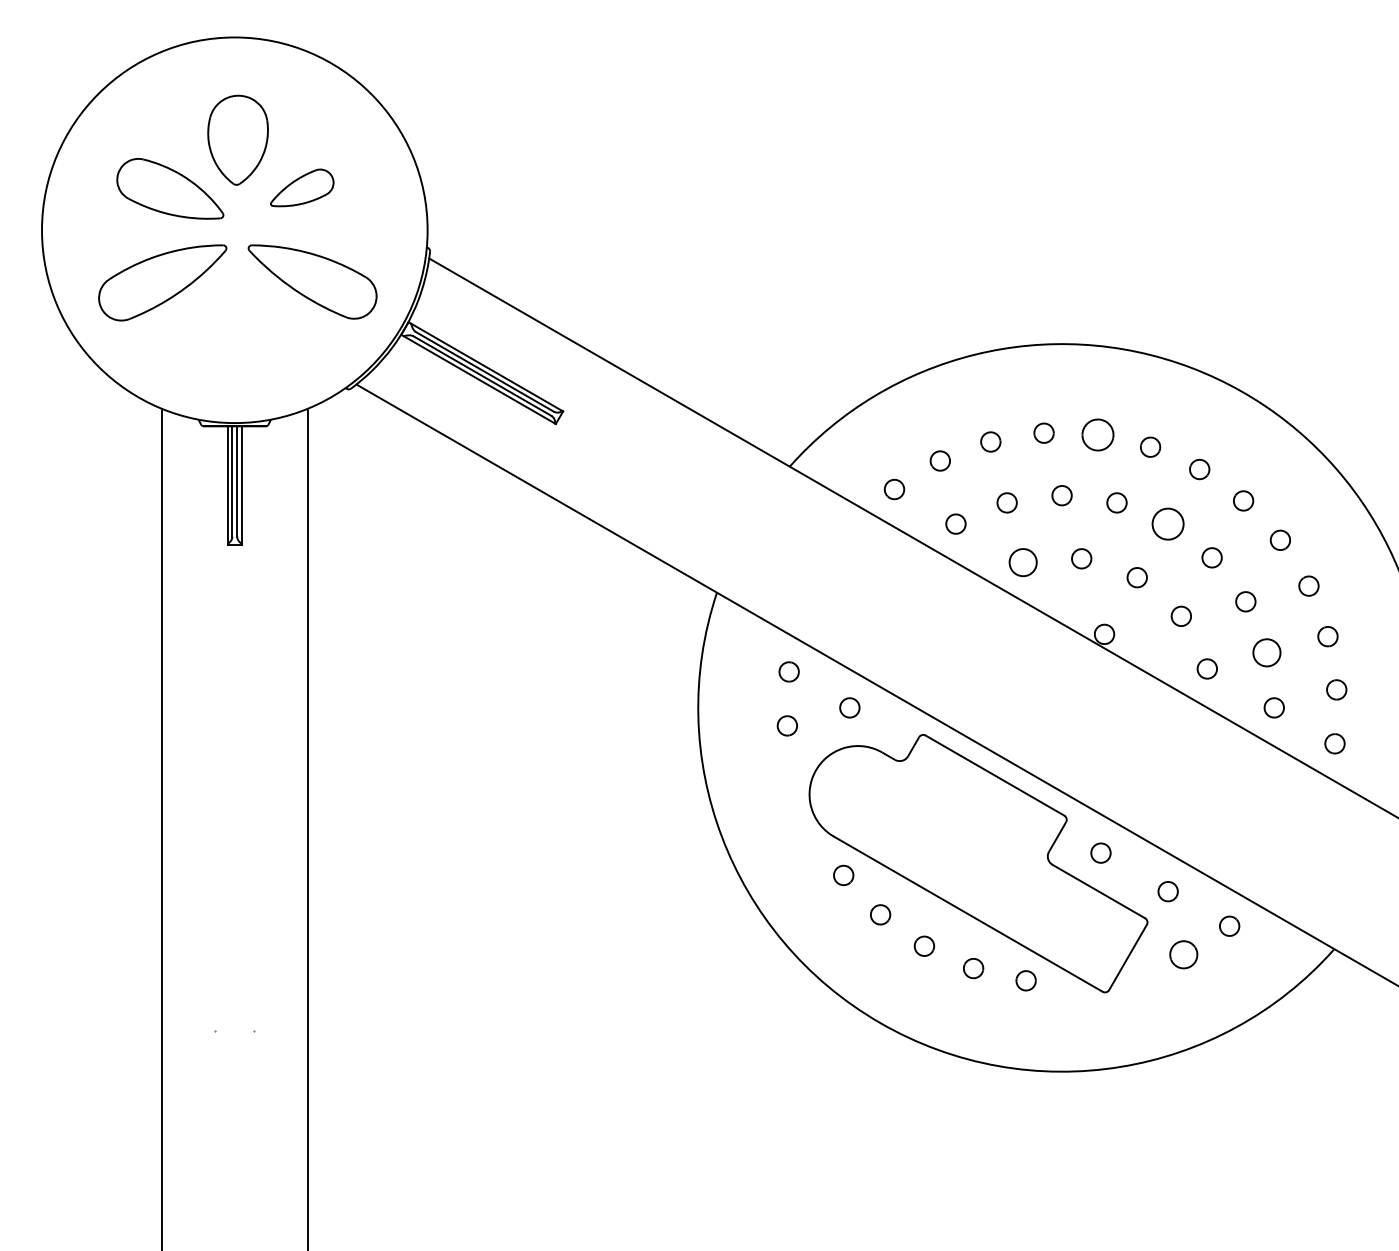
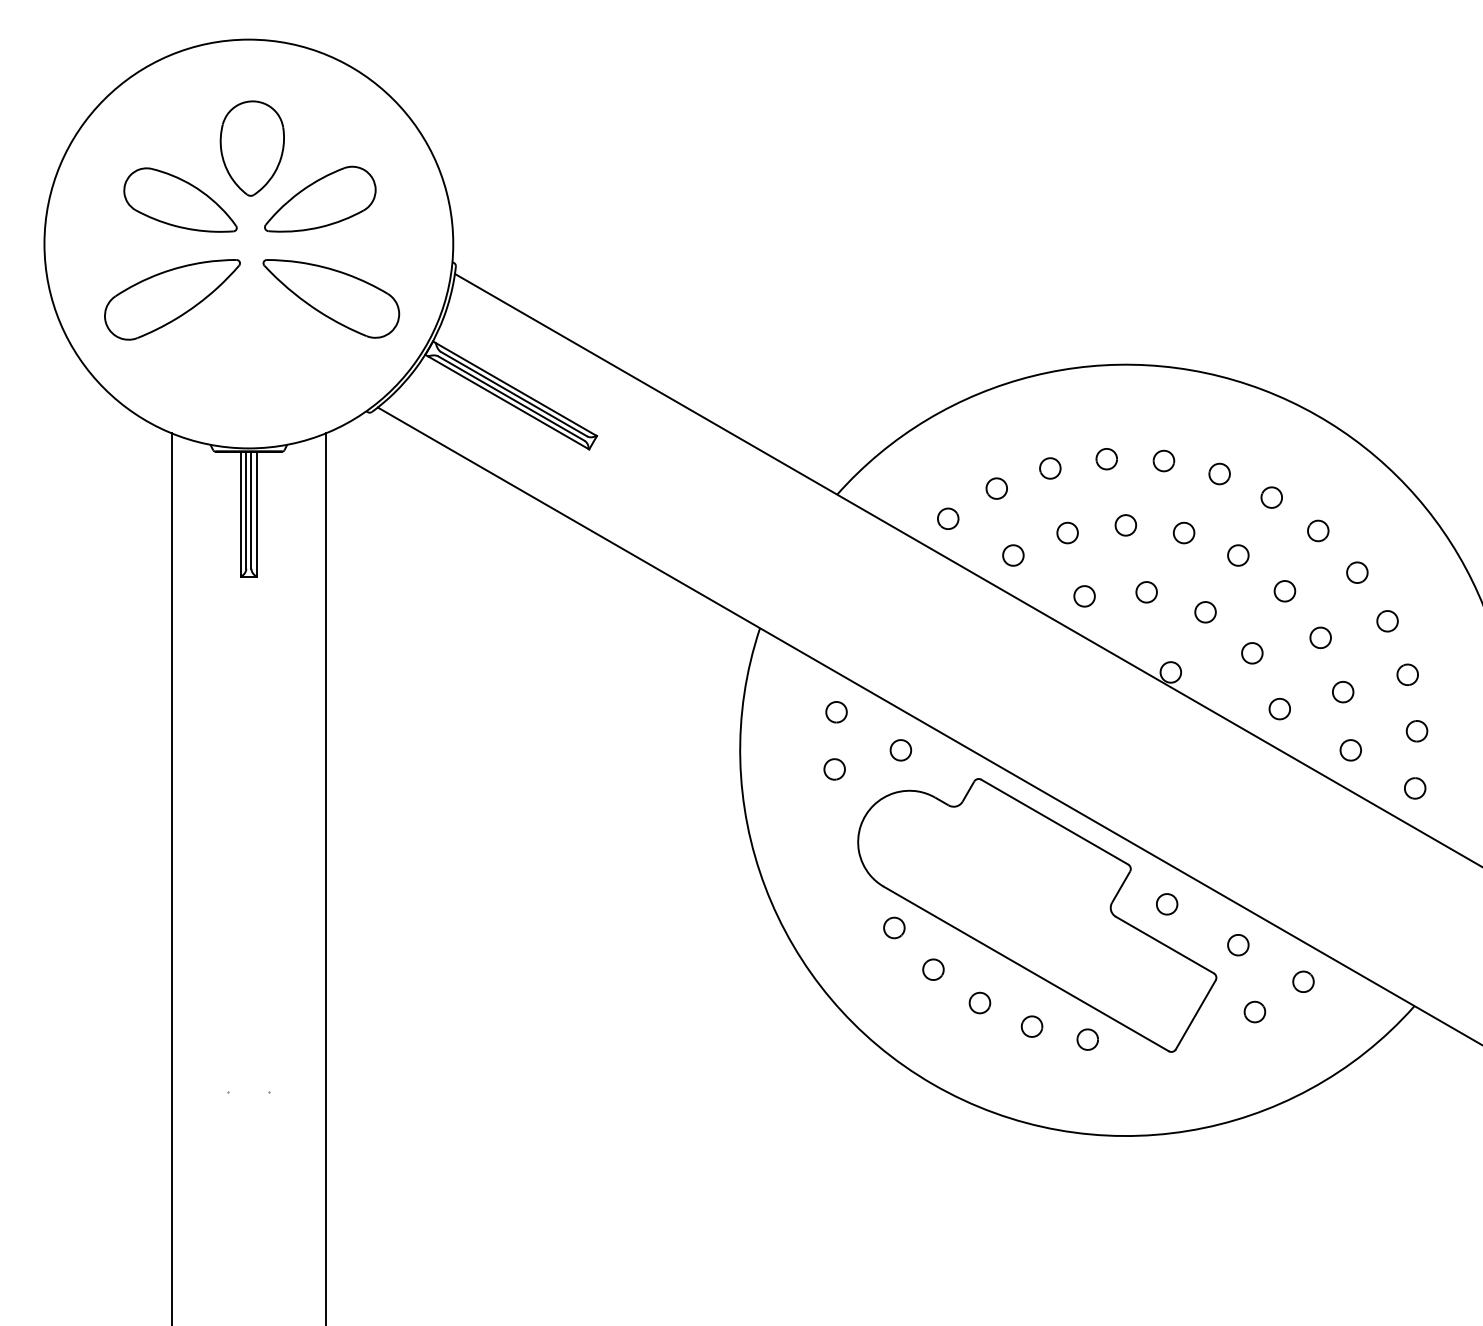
part: (302, 187) -> (320, 198), size x1.67
part: (1097, 434) -> (1163, 460), size x0.62
part: (1168, 524) -> (1238, 555), size x0.62
part: (1023, 562) -> (1084, 596), size x0.71
part: (1267, 653) -> (1343, 692), size x0.71
part: (1183, 954) -> (1254, 1011), size x0.71

